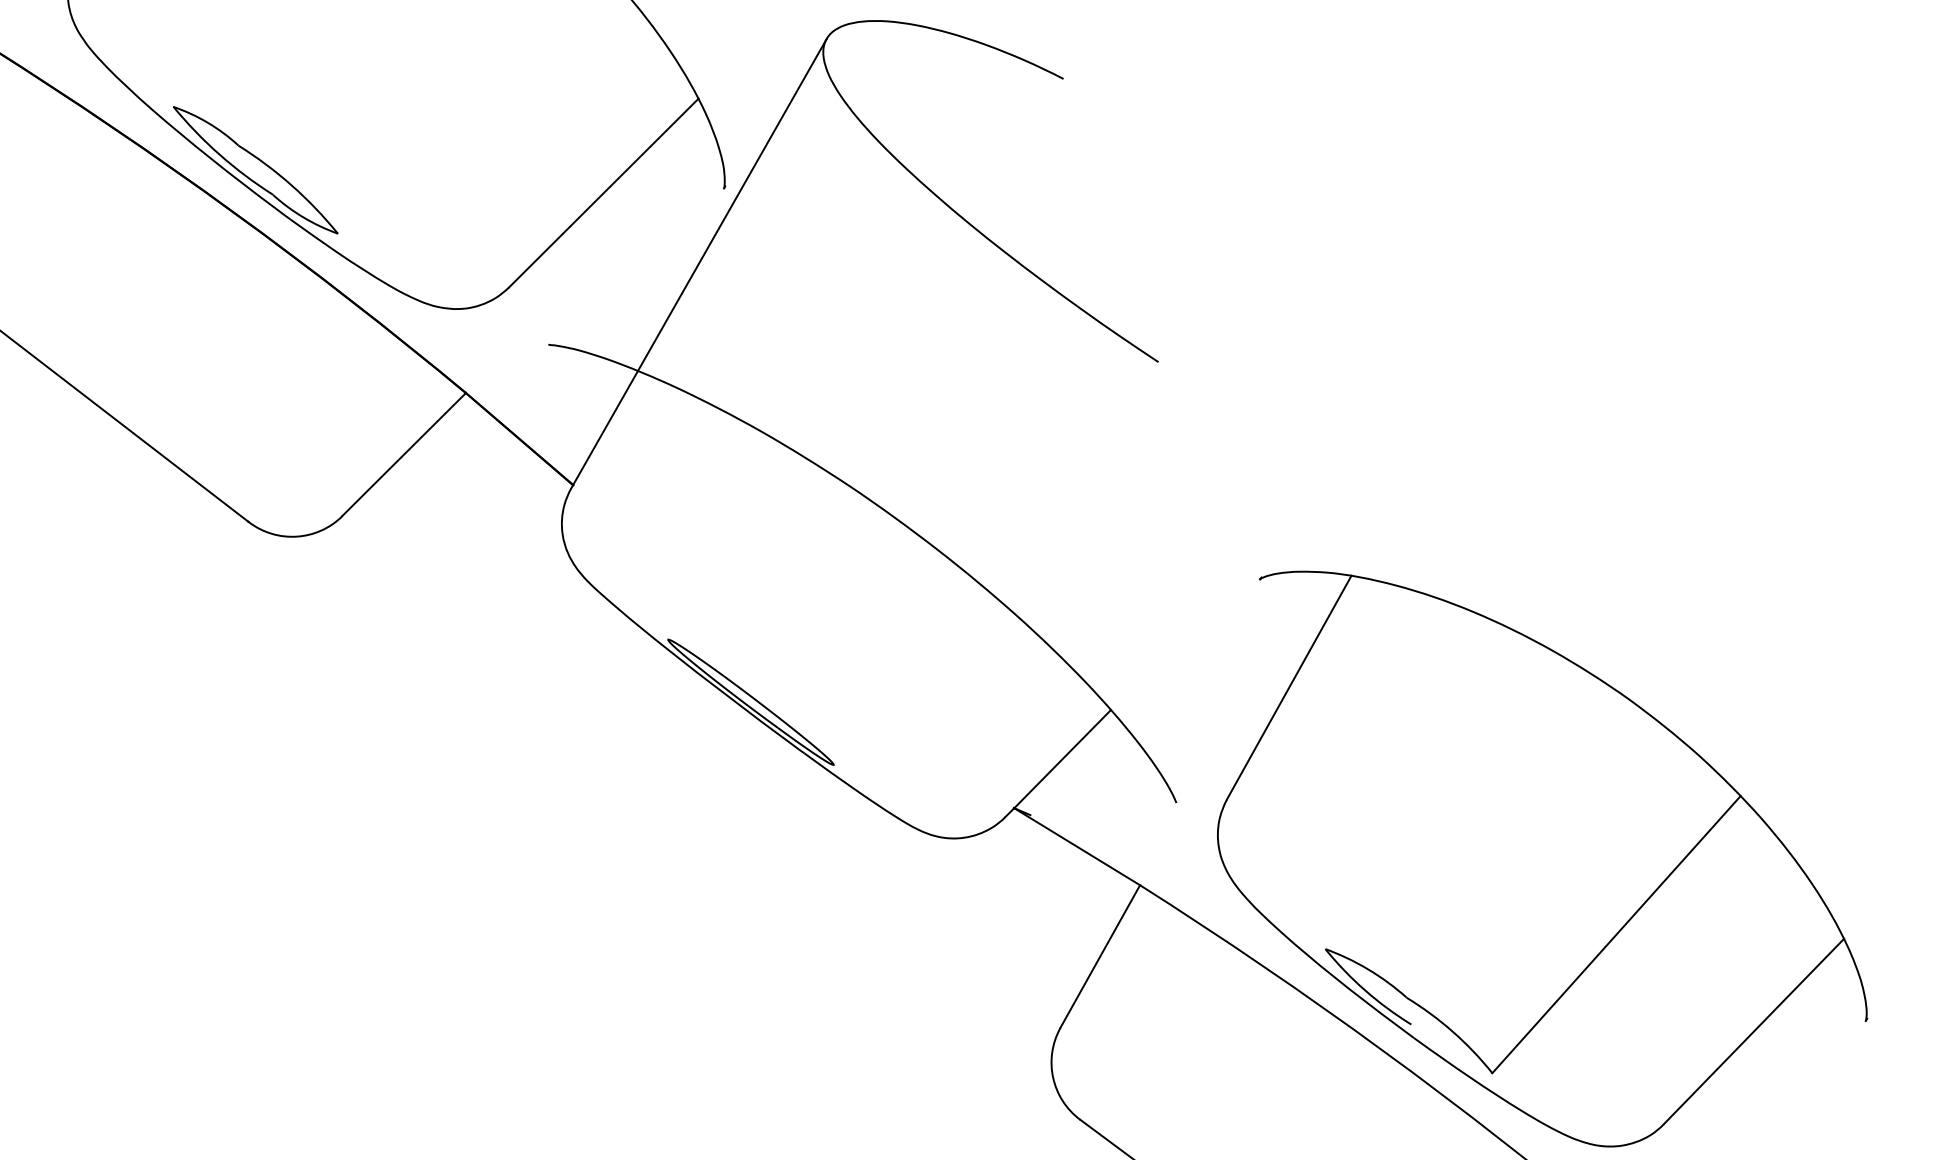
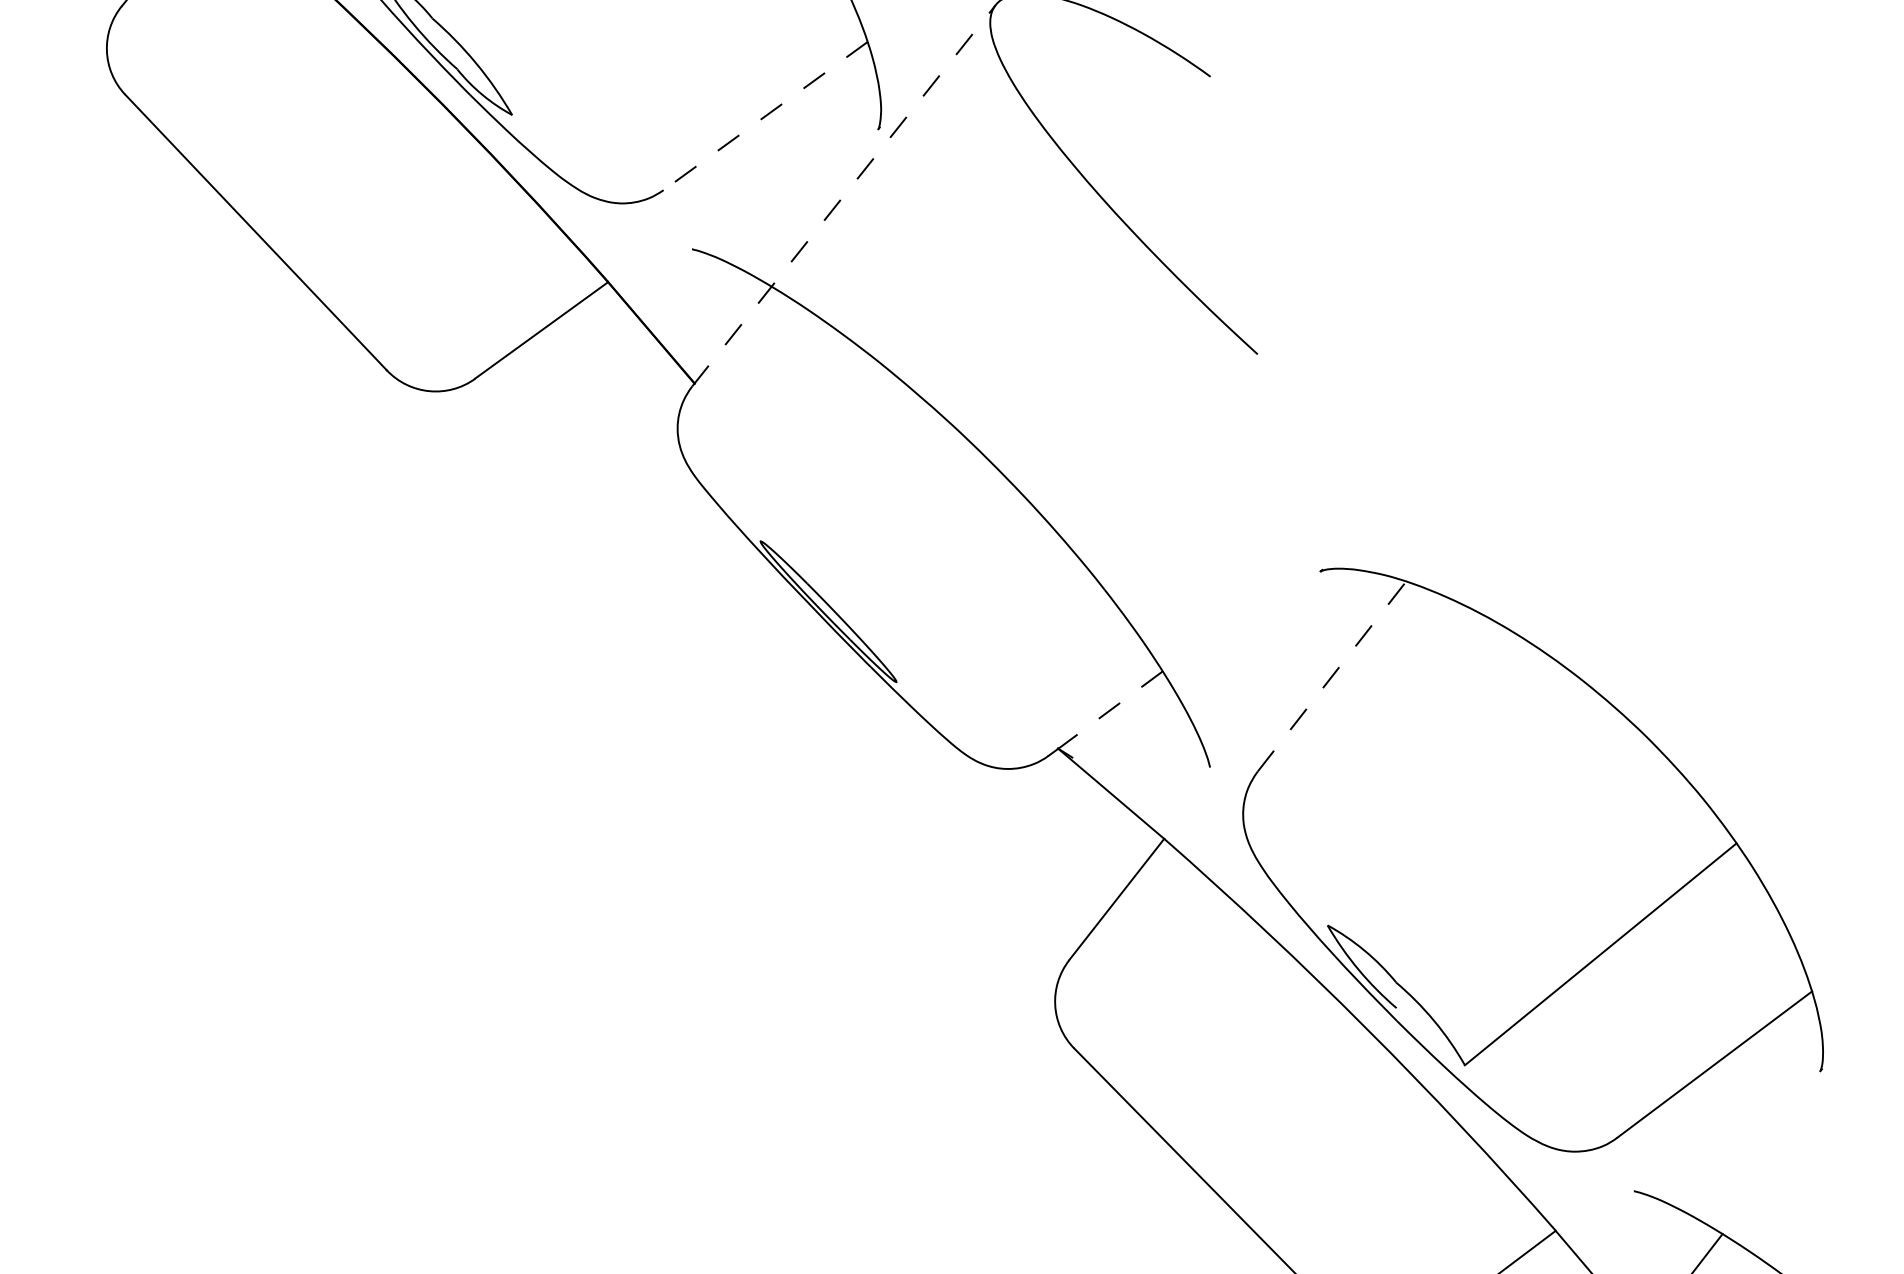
line: (603, 193) -> (765, 116), solid -> dashed
line: (699, 263) -> (844, 195), solid -> dashed
line: (1289, 687) -> (1332, 676), solid -> dashed
line: (1062, 759) -> (1110, 710), solid -> dashed

